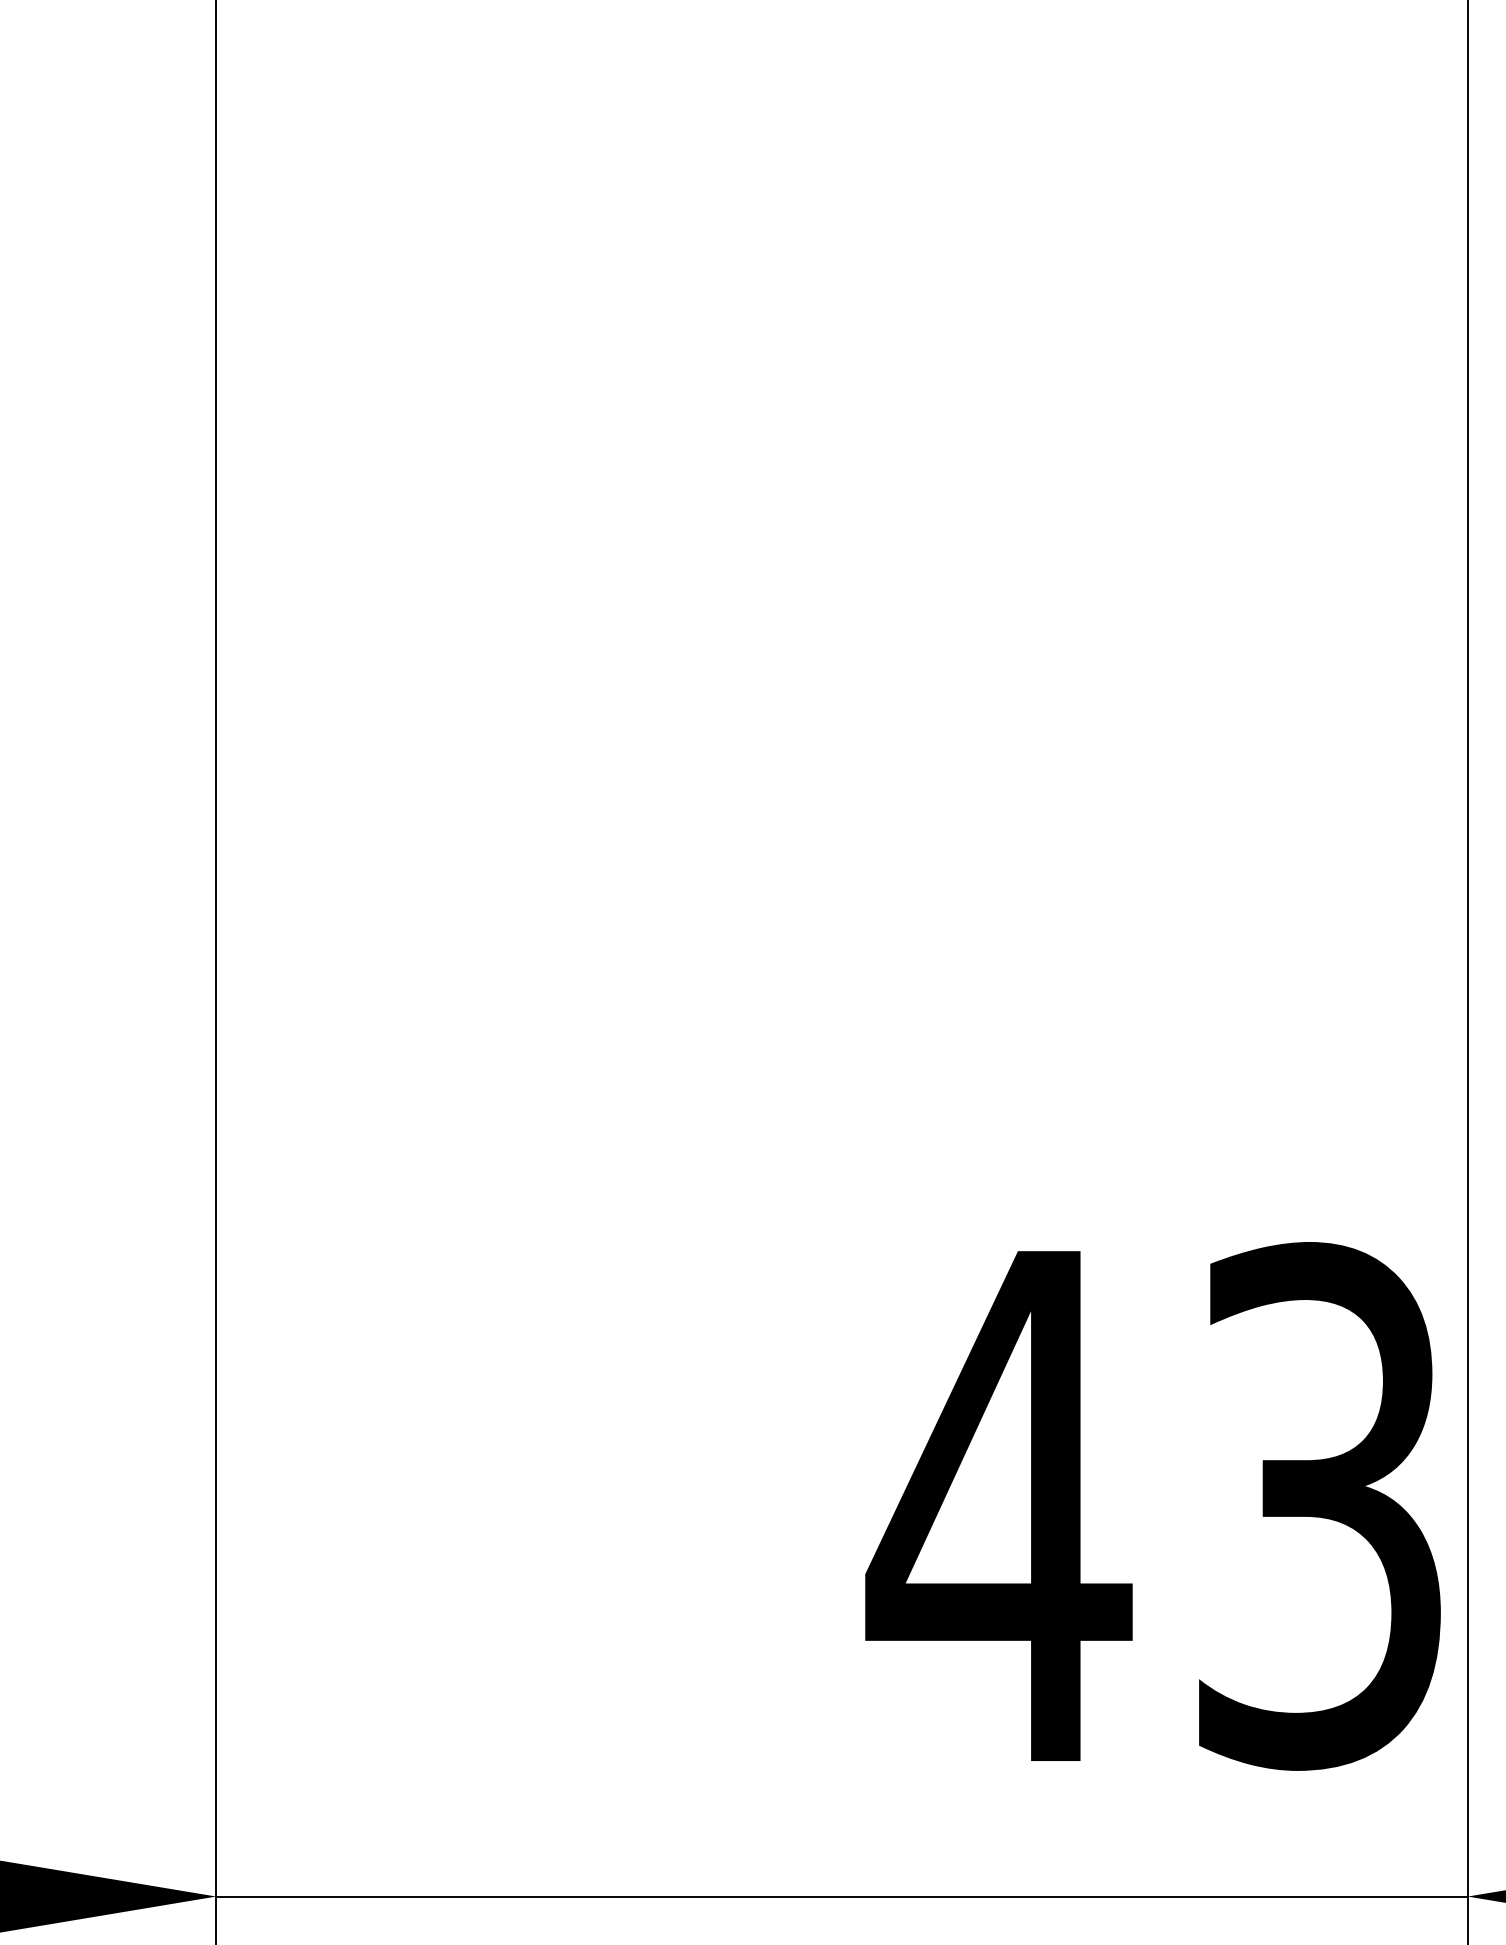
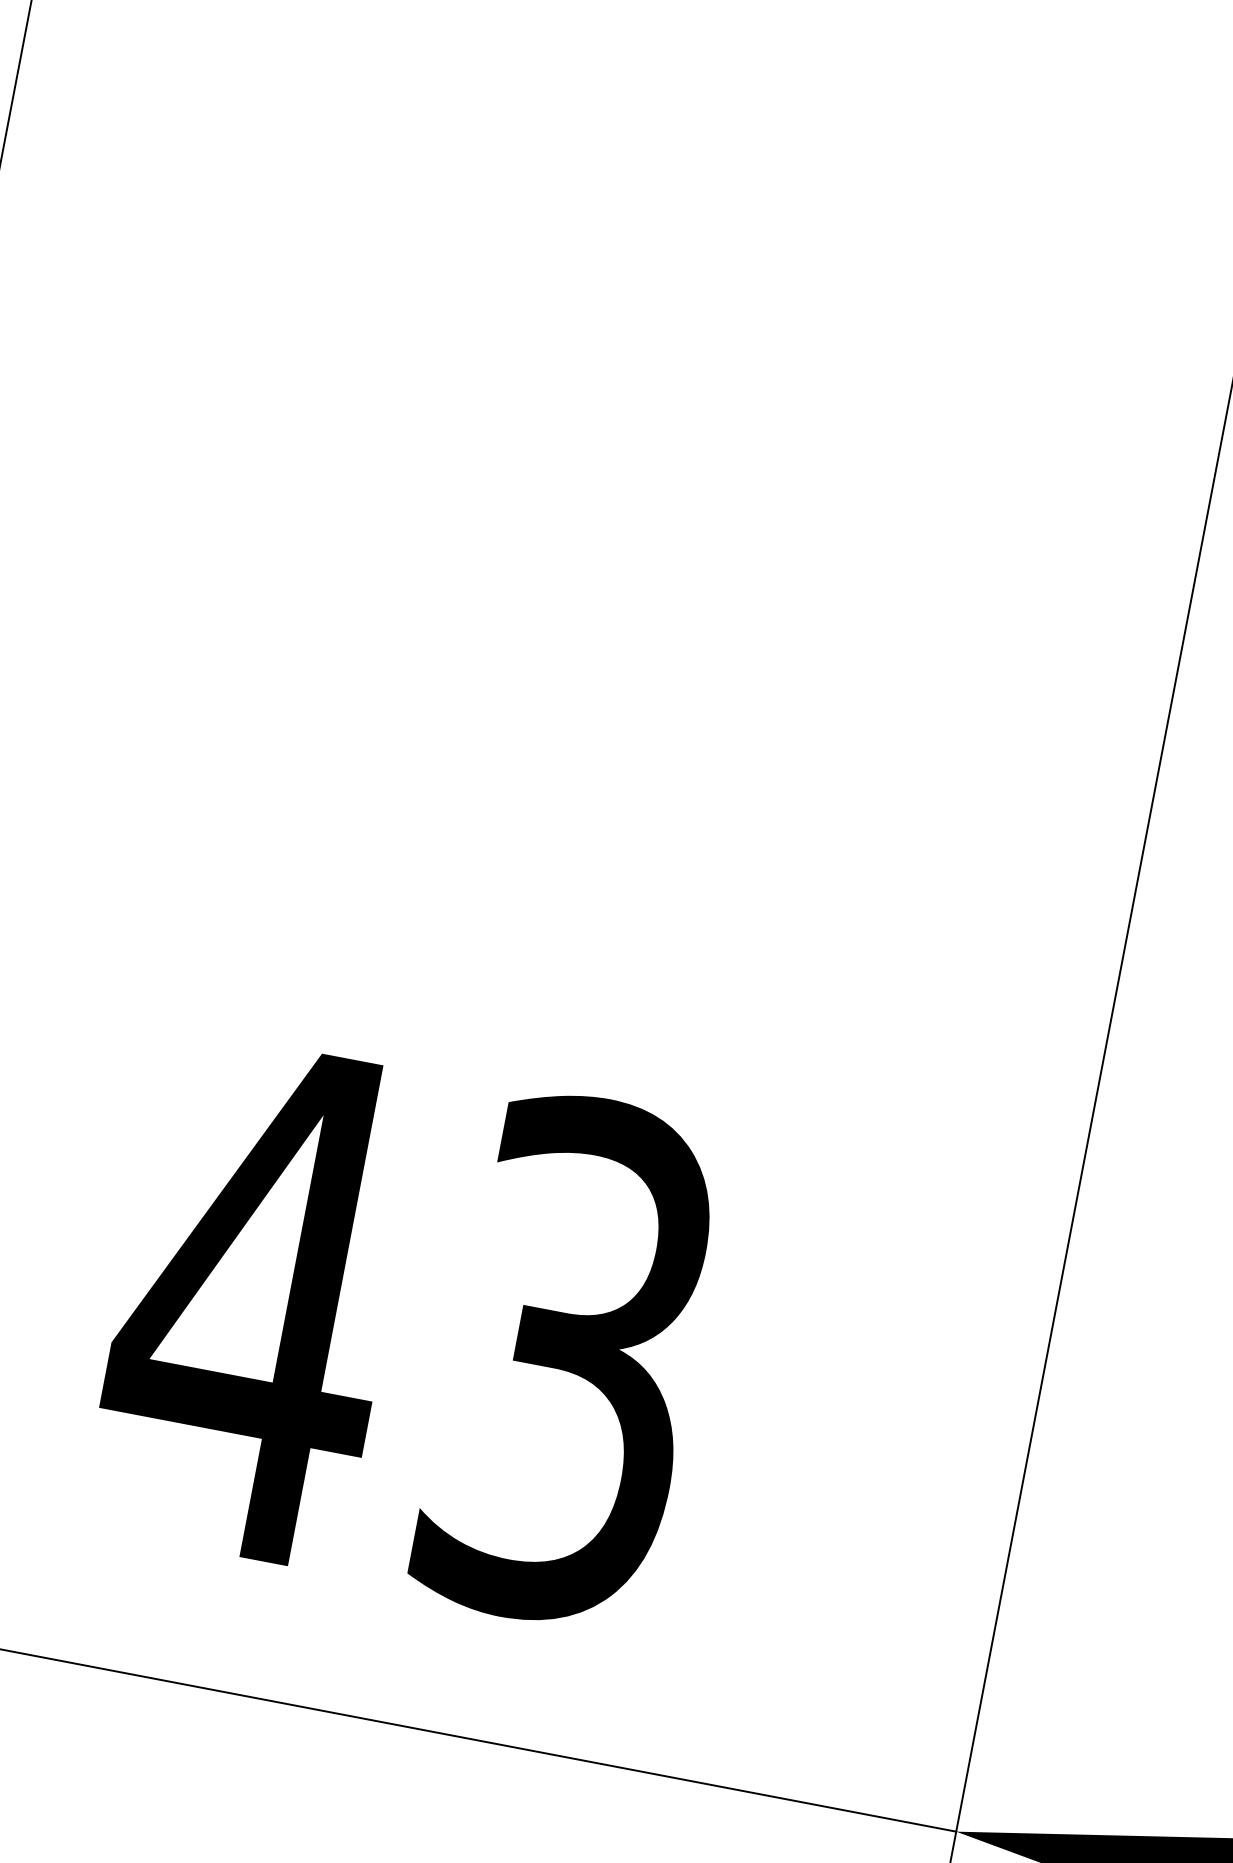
text: (1152, 1506) -> (406, 1329), moved

